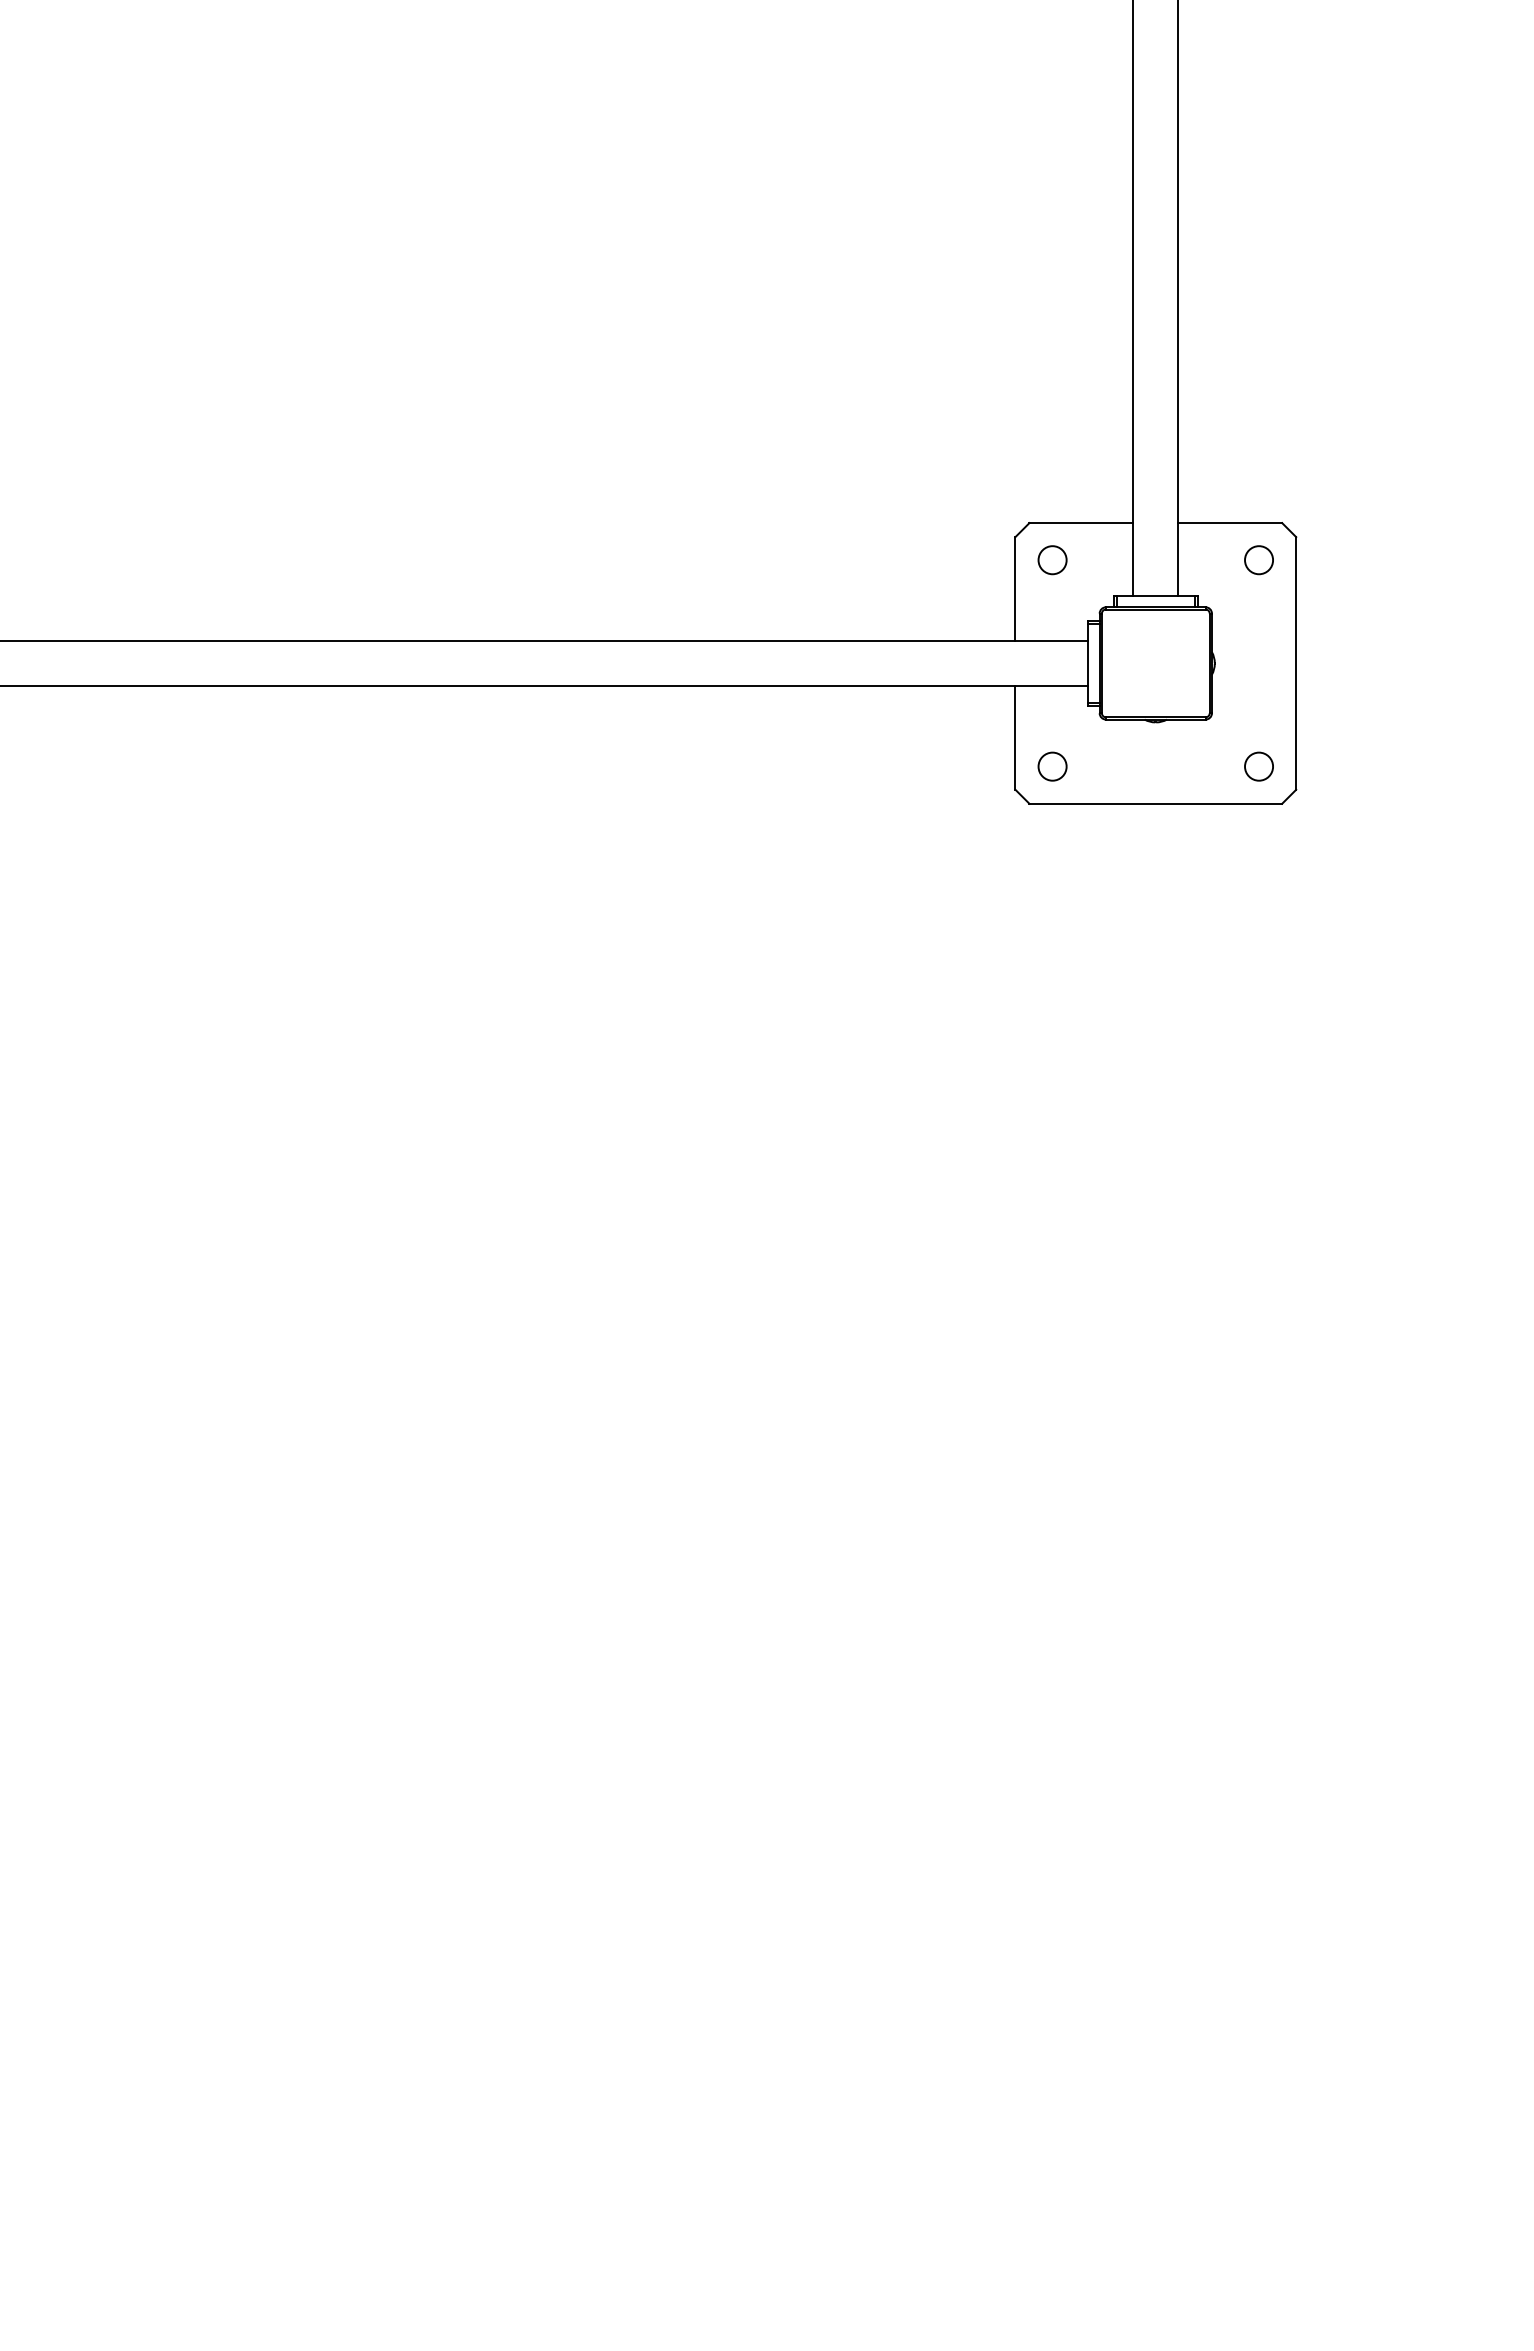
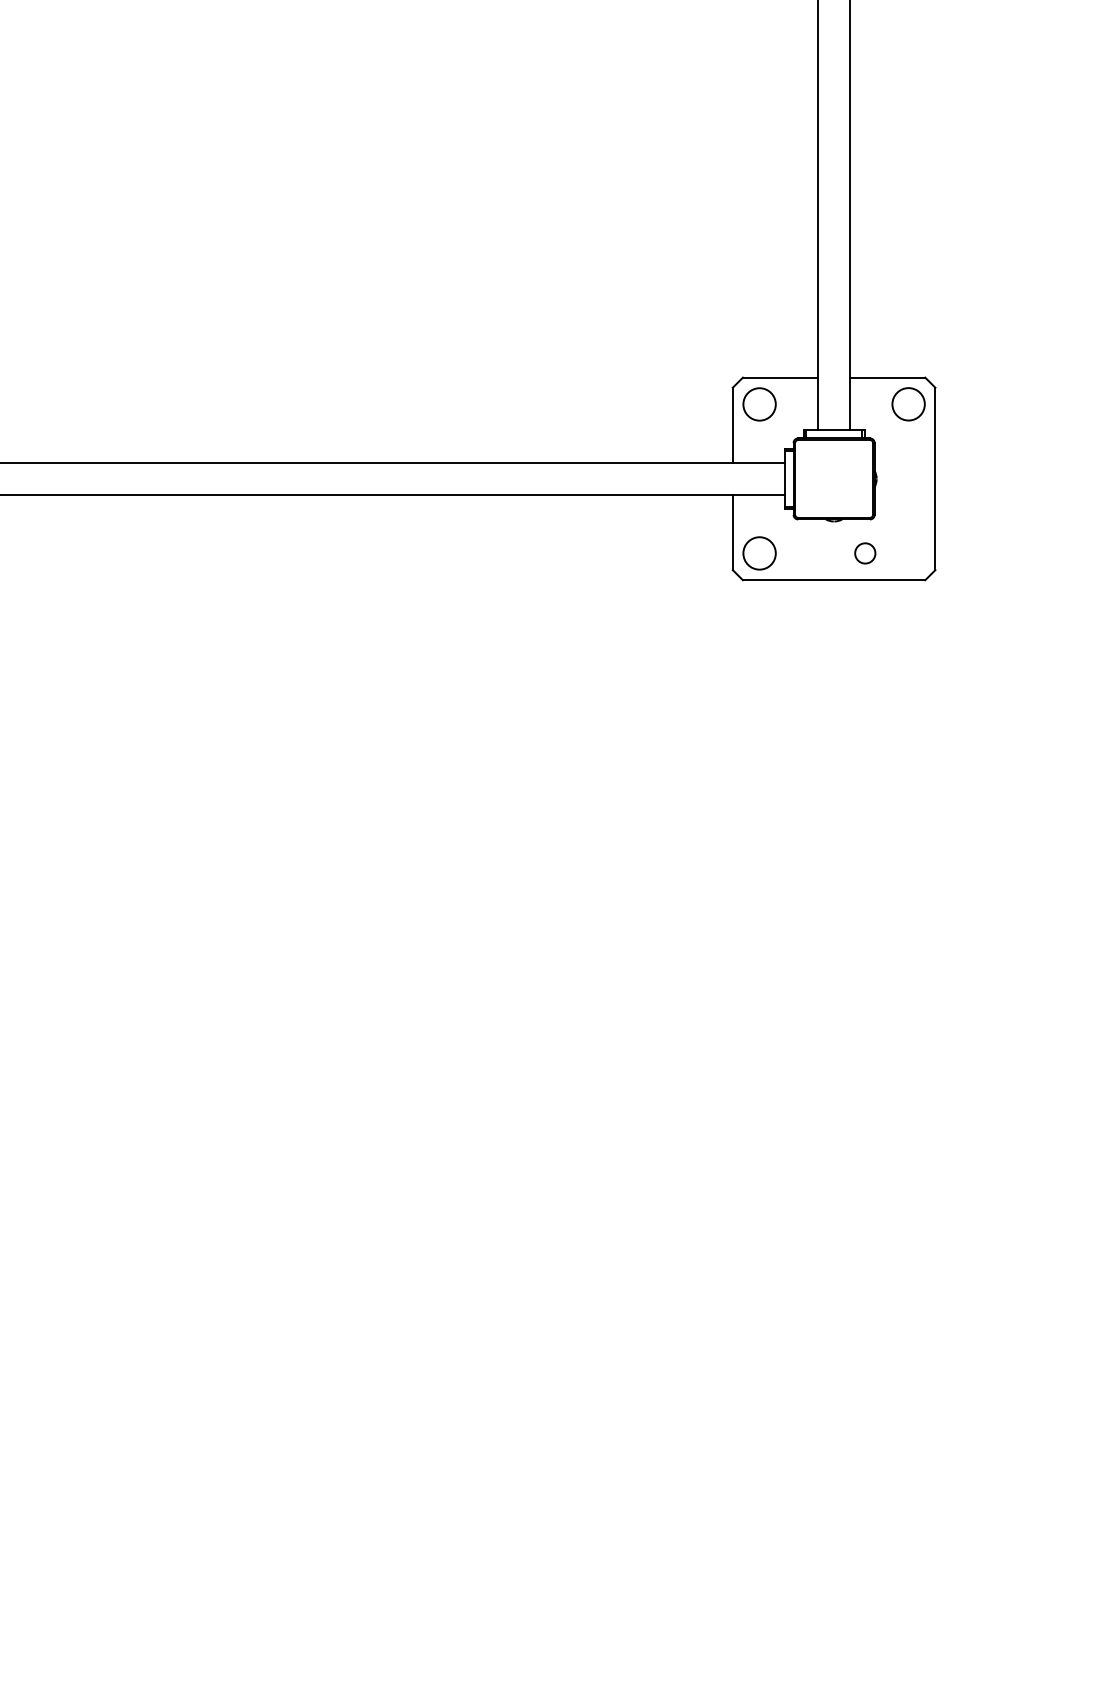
circle: (1052, 560) -> (759, 404), size x1.6
circle: (1258, 560) -> (908, 404), size x1.6
circle: (1052, 766) -> (759, 553), size x1.6
circle: (1258, 766) -> (864, 553), moved

